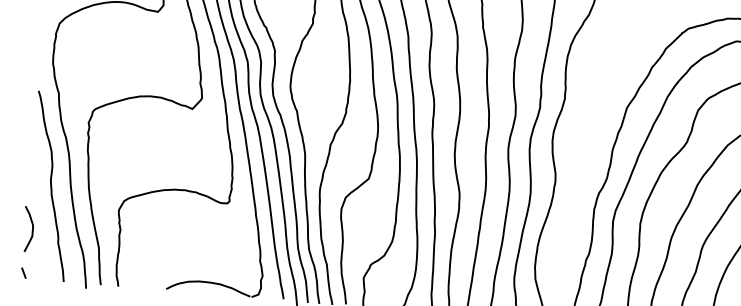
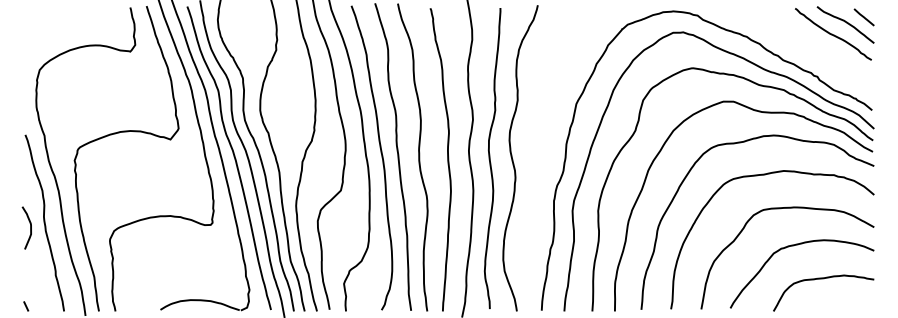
curve: (32, 229) -> (30, 227), moved

